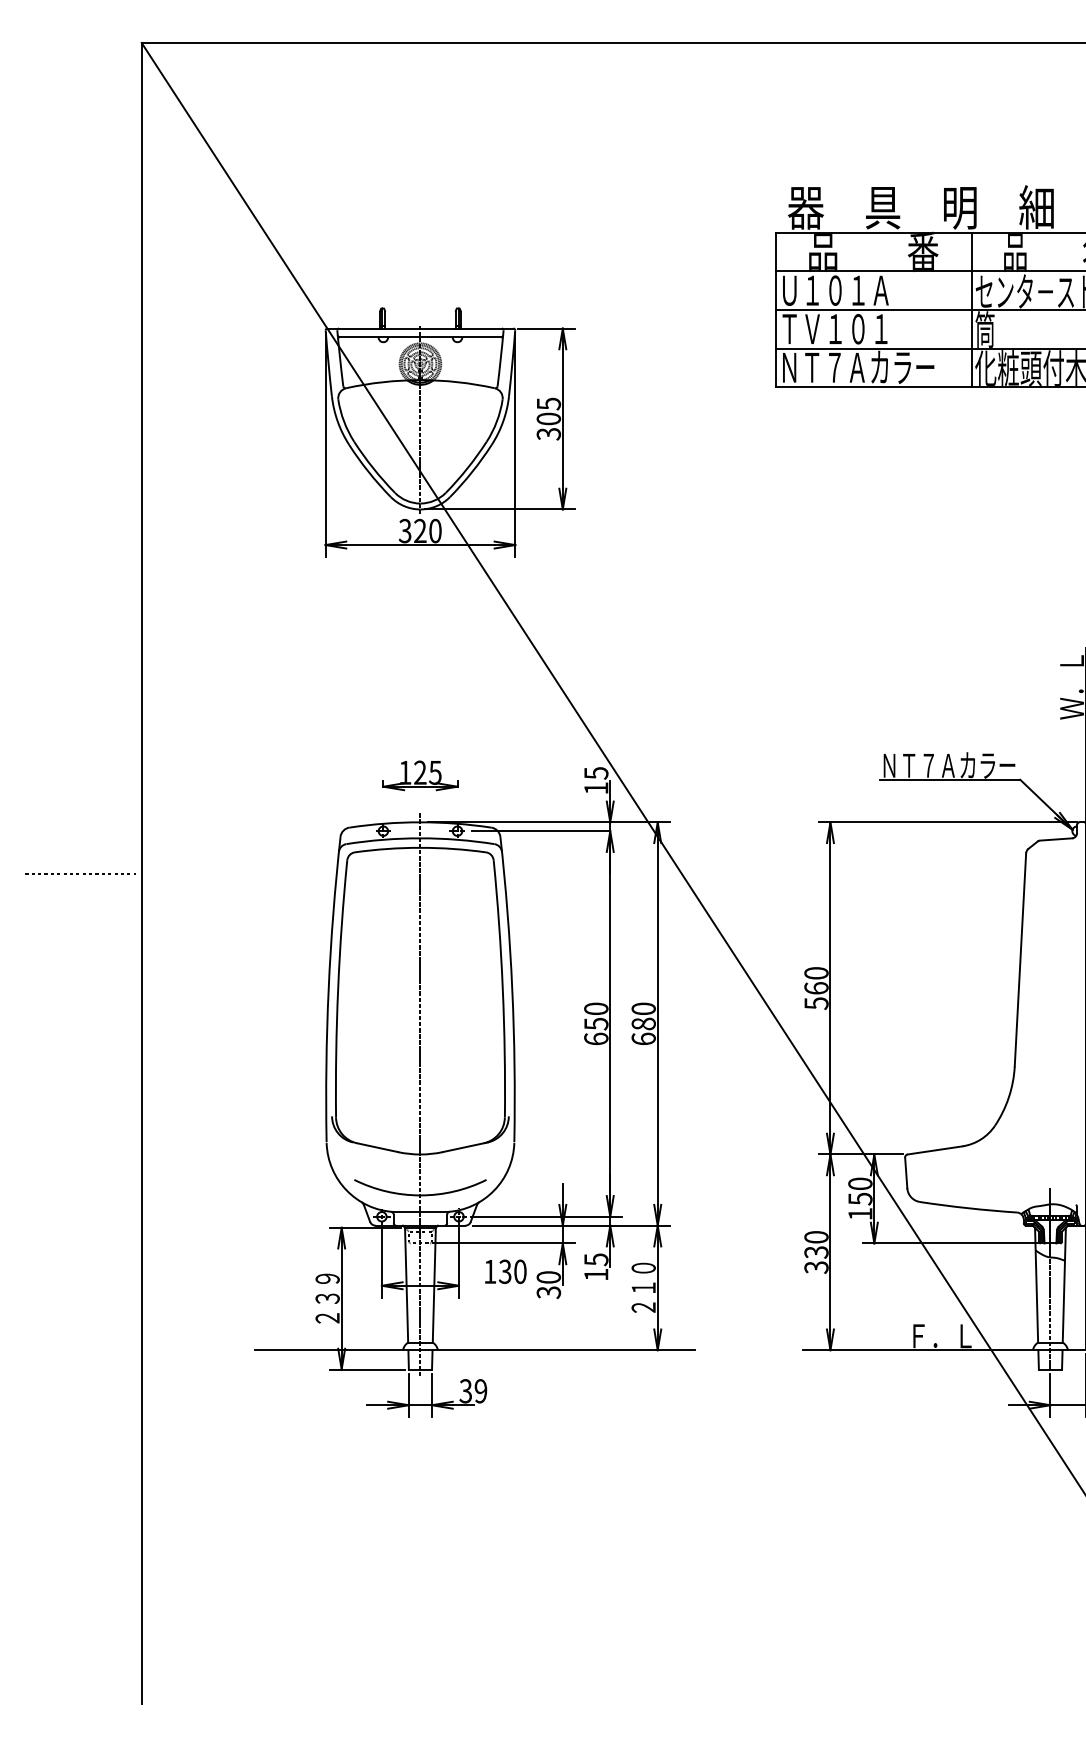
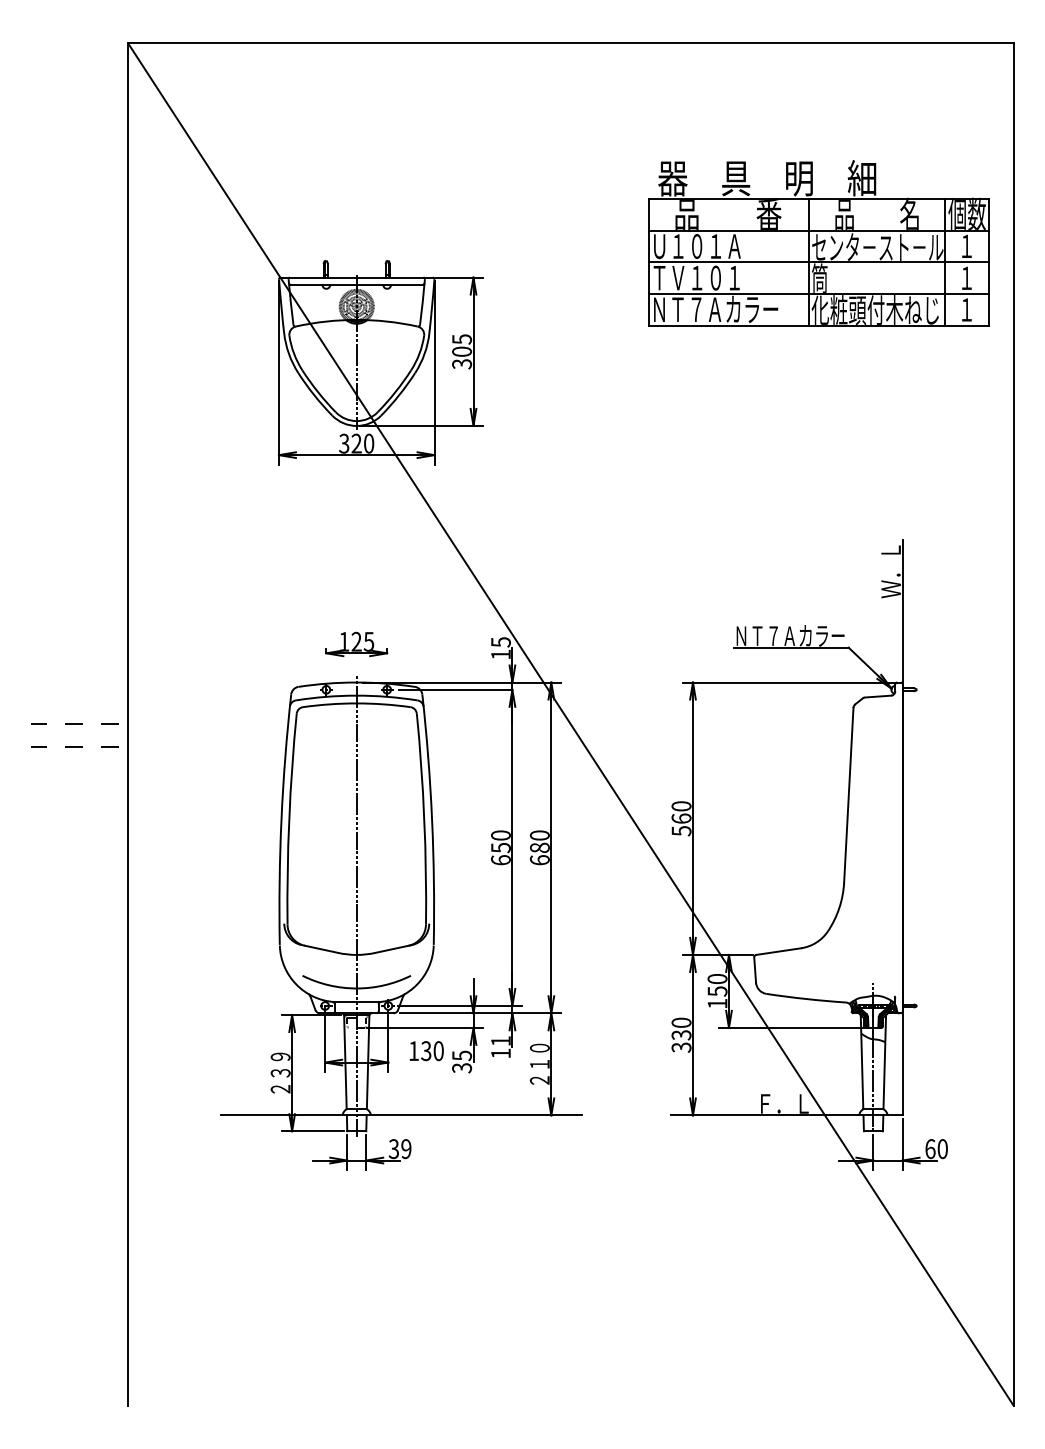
line: (76, 900) -> (74, 746), added
text: (595, 1260) -> (500, 1041), 15 -> 11
text: (548, 1277) -> (461, 1055), 30 -> 35

